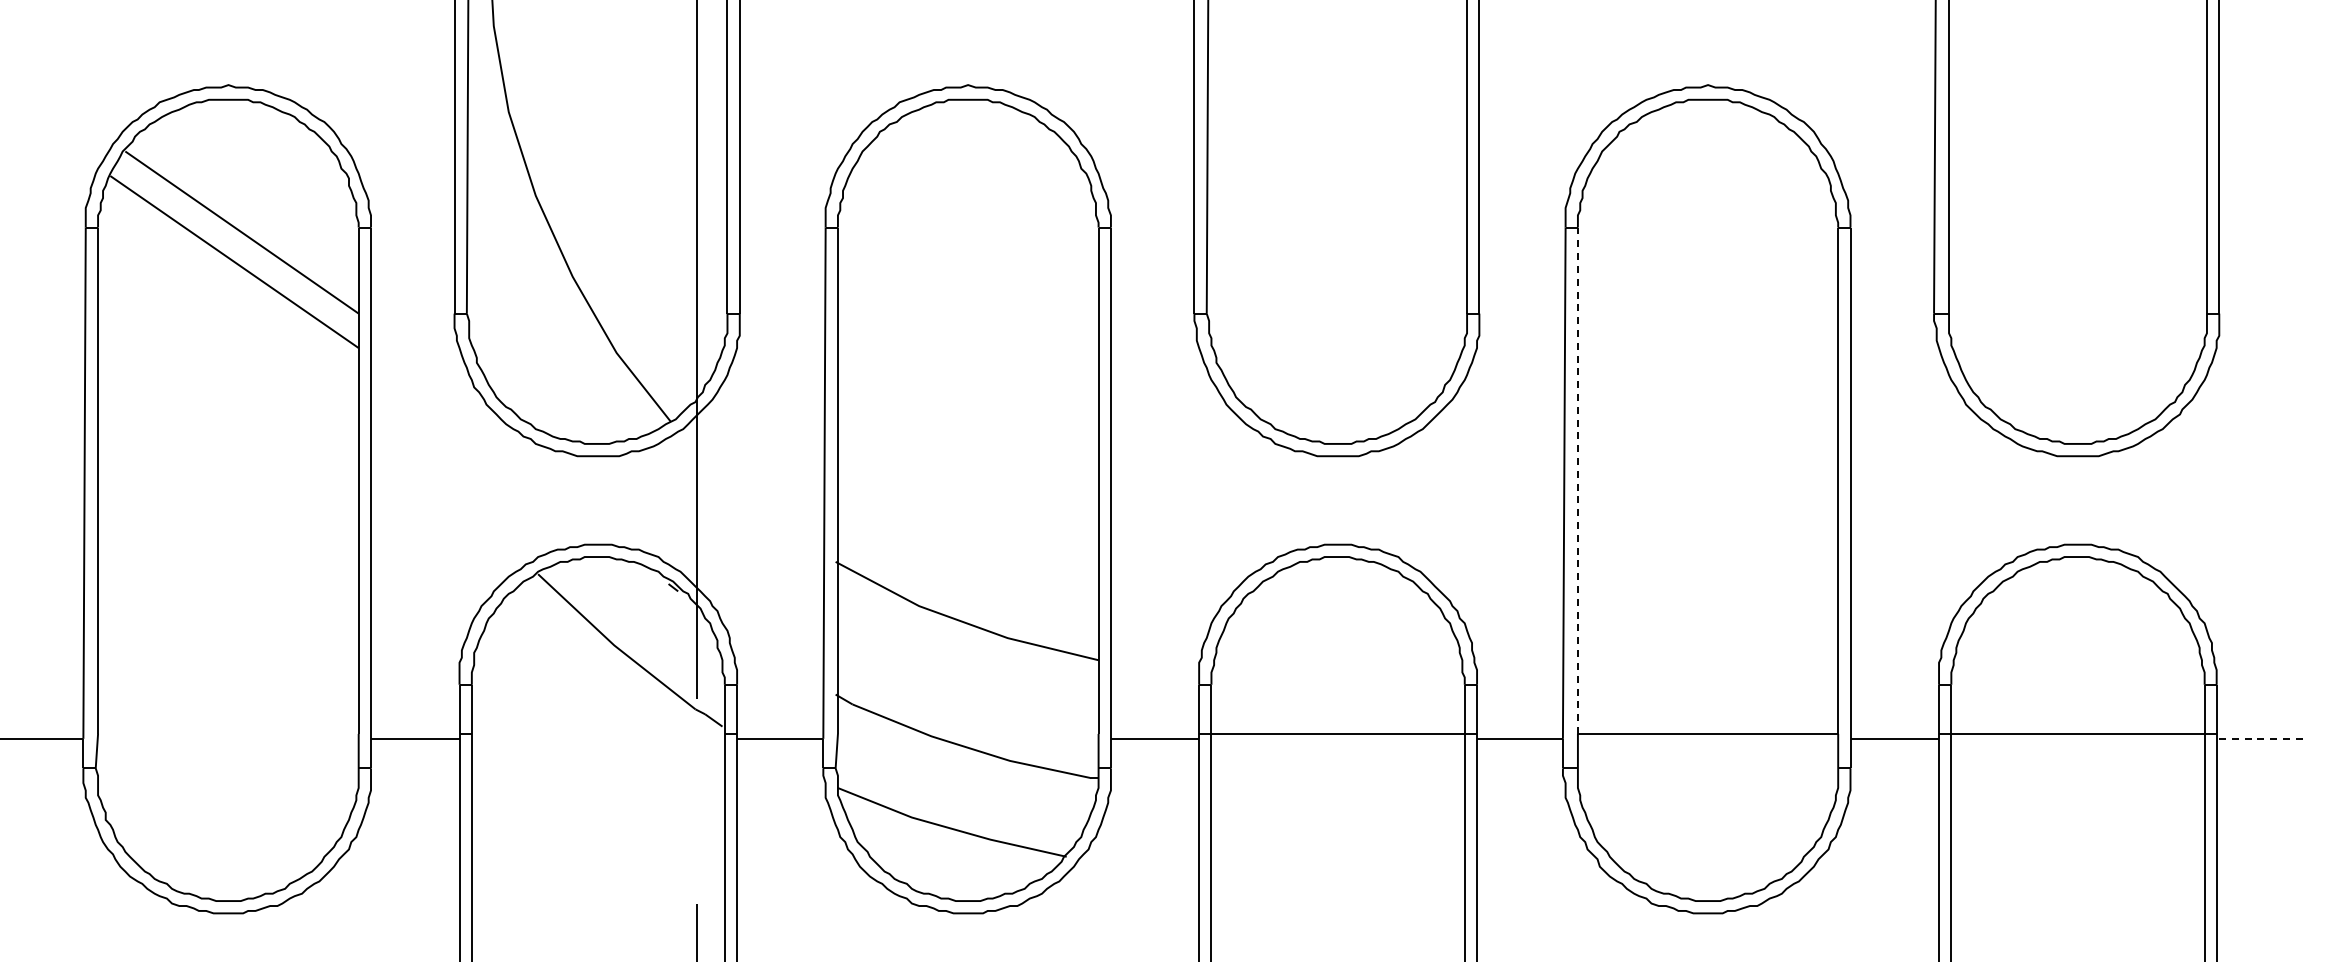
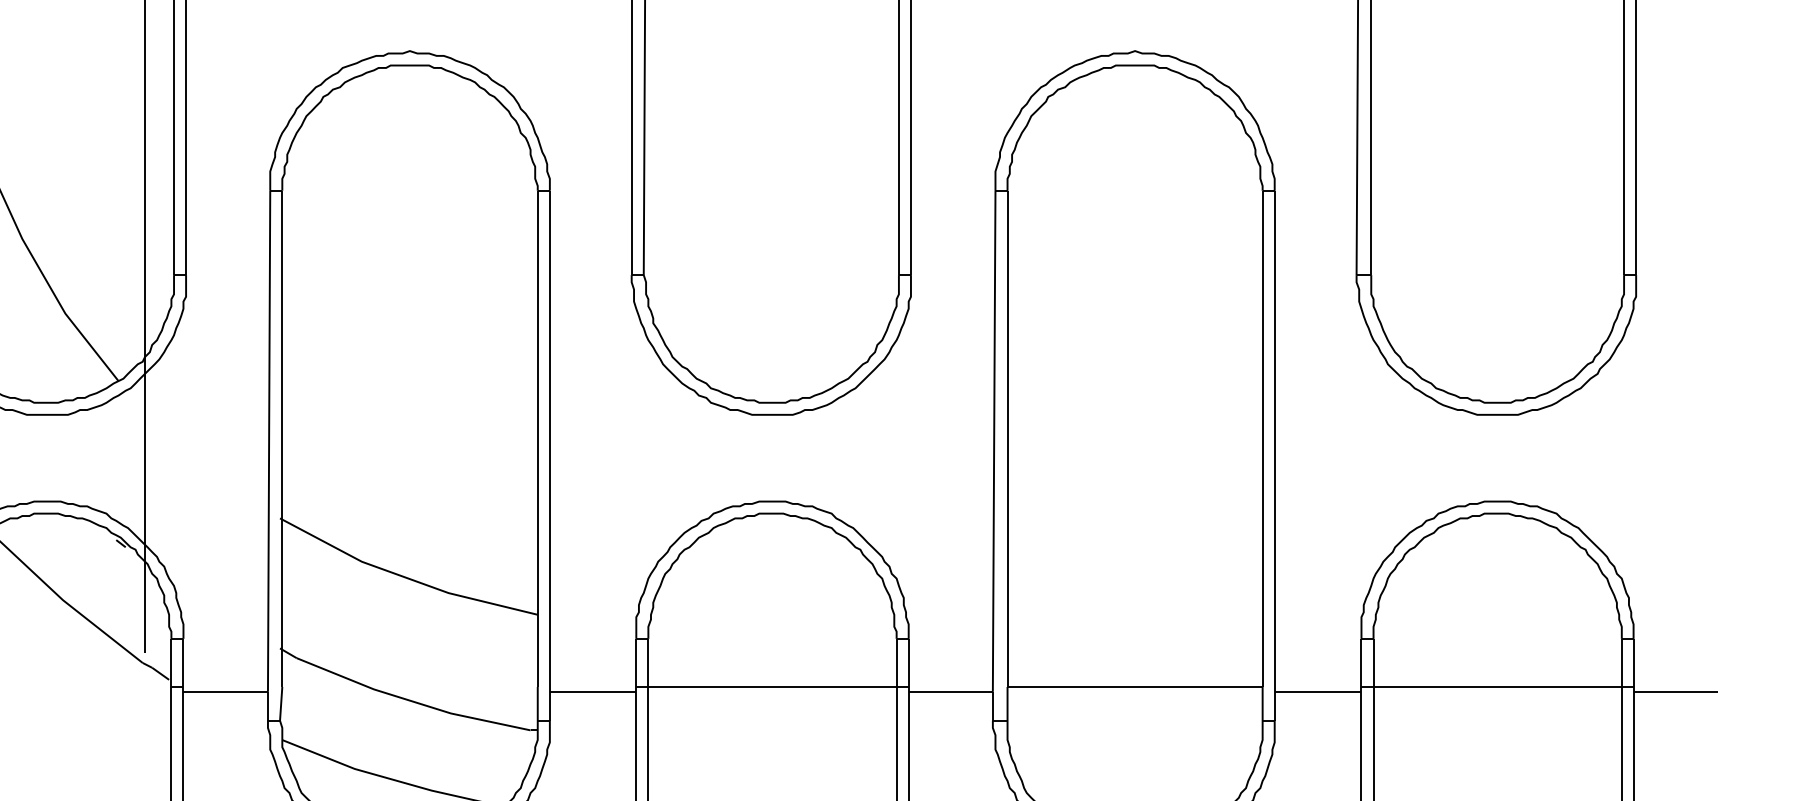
line: (1577, 480) -> (1007, 438), dashed -> solid
line: (2259, 738) -> (1675, 691), dashed -> solid

